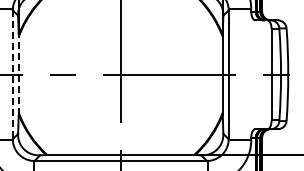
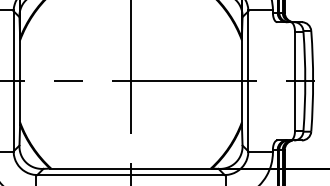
line: (18, 74) -> (19, 81), dashed -> solid
line: (12, 75) -> (13, 82), dashed -> solid

